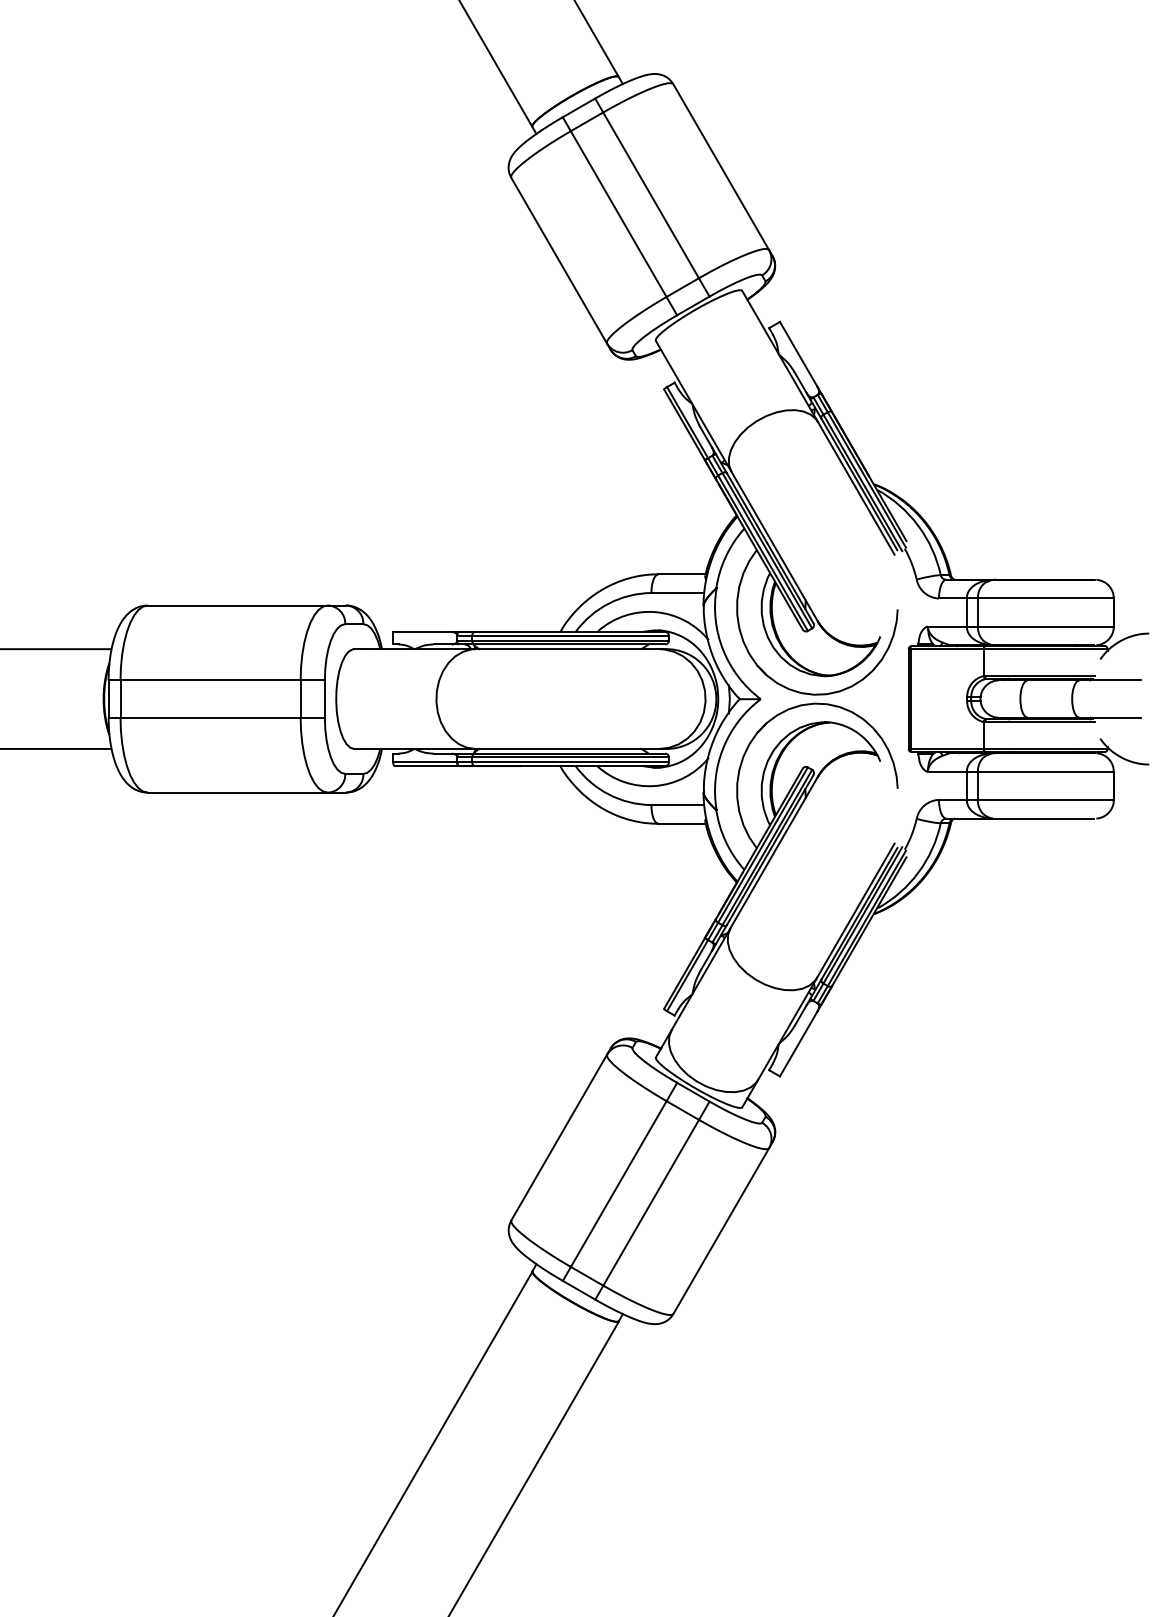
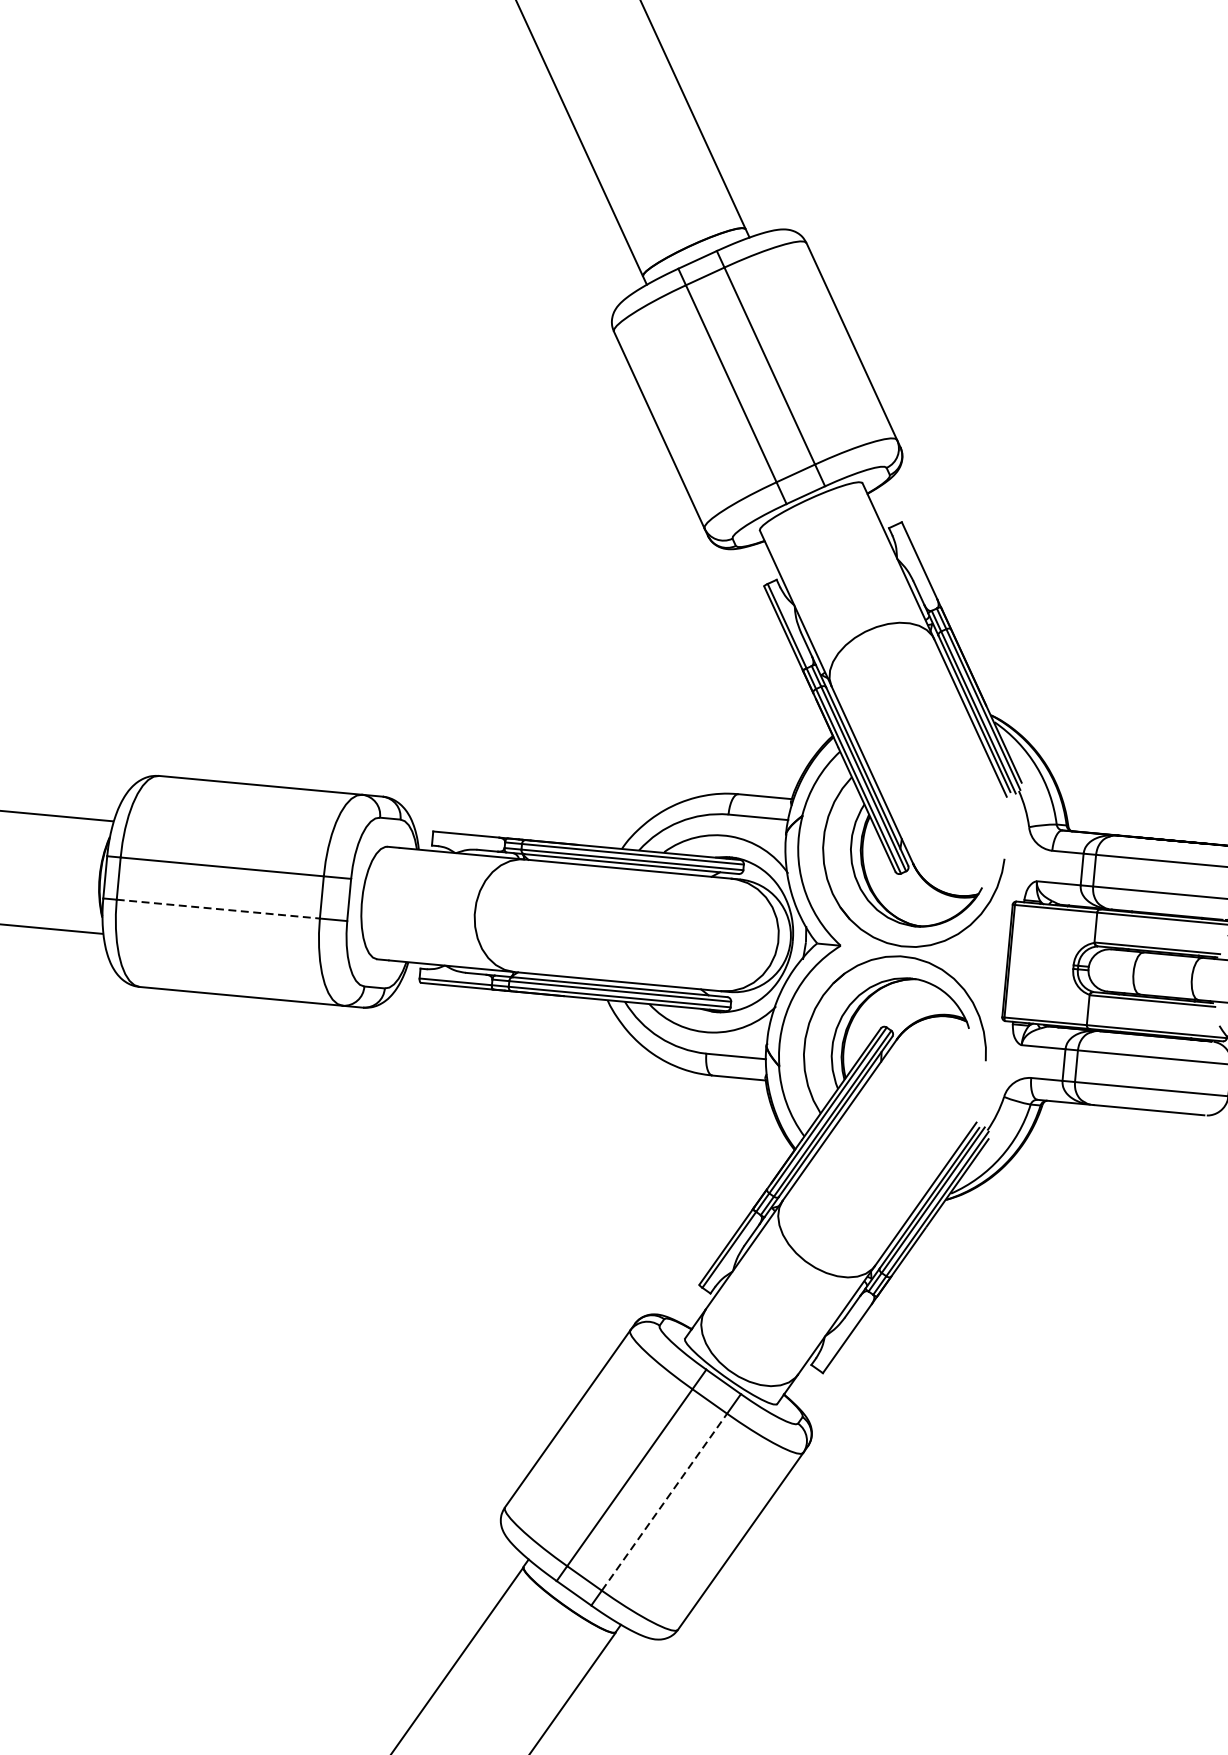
line: (211, 717) -> (219, 908), solid -> dashed
line: (651, 1202) -> (664, 1501), solid -> dashed

